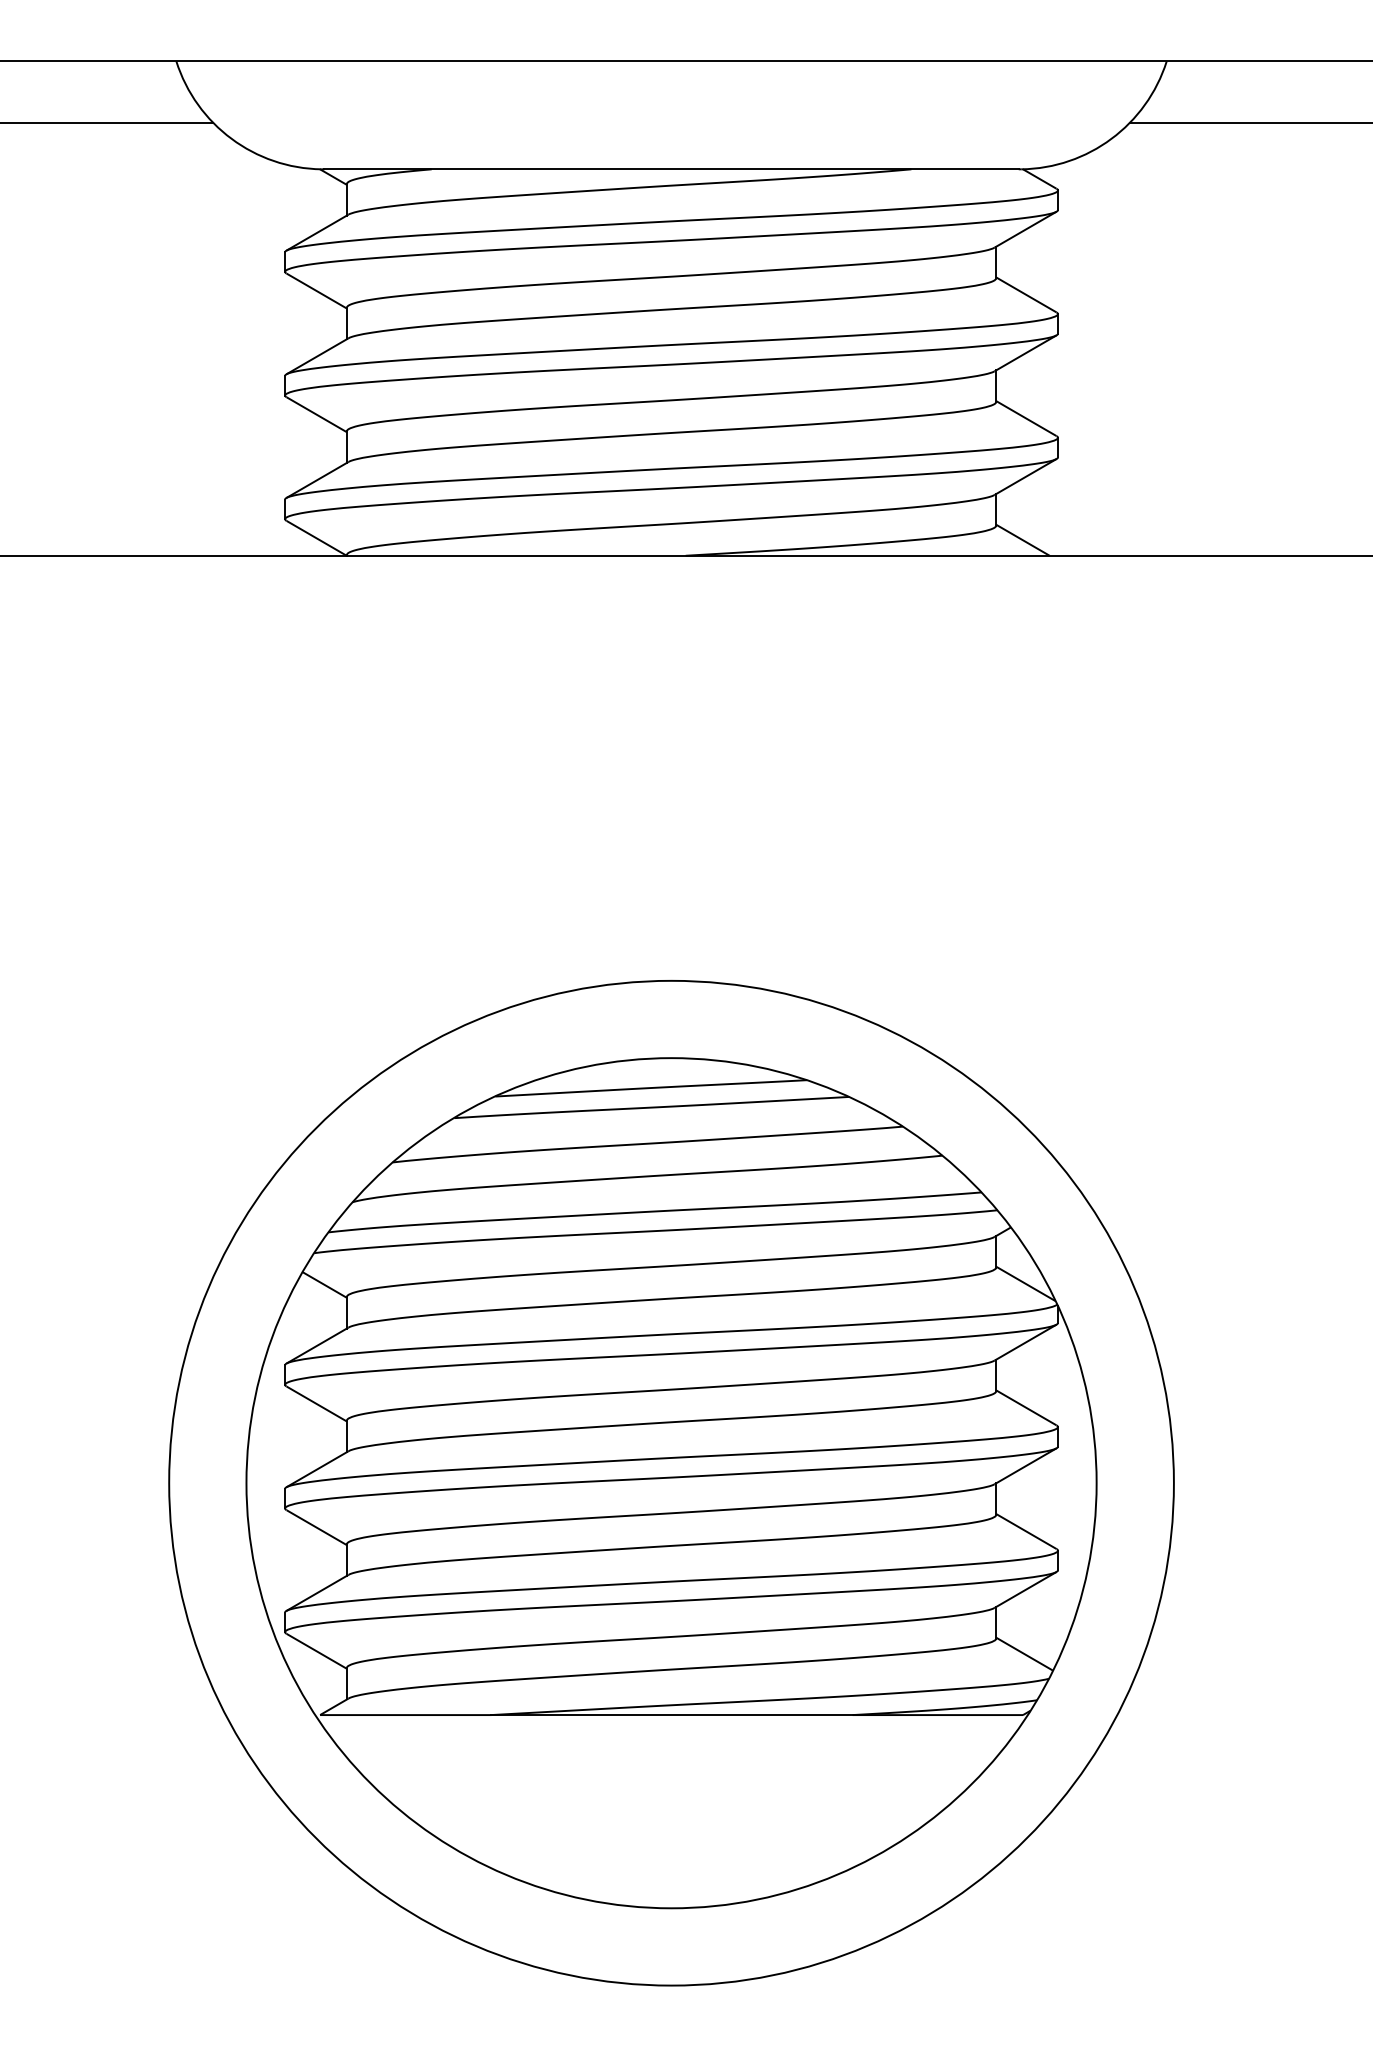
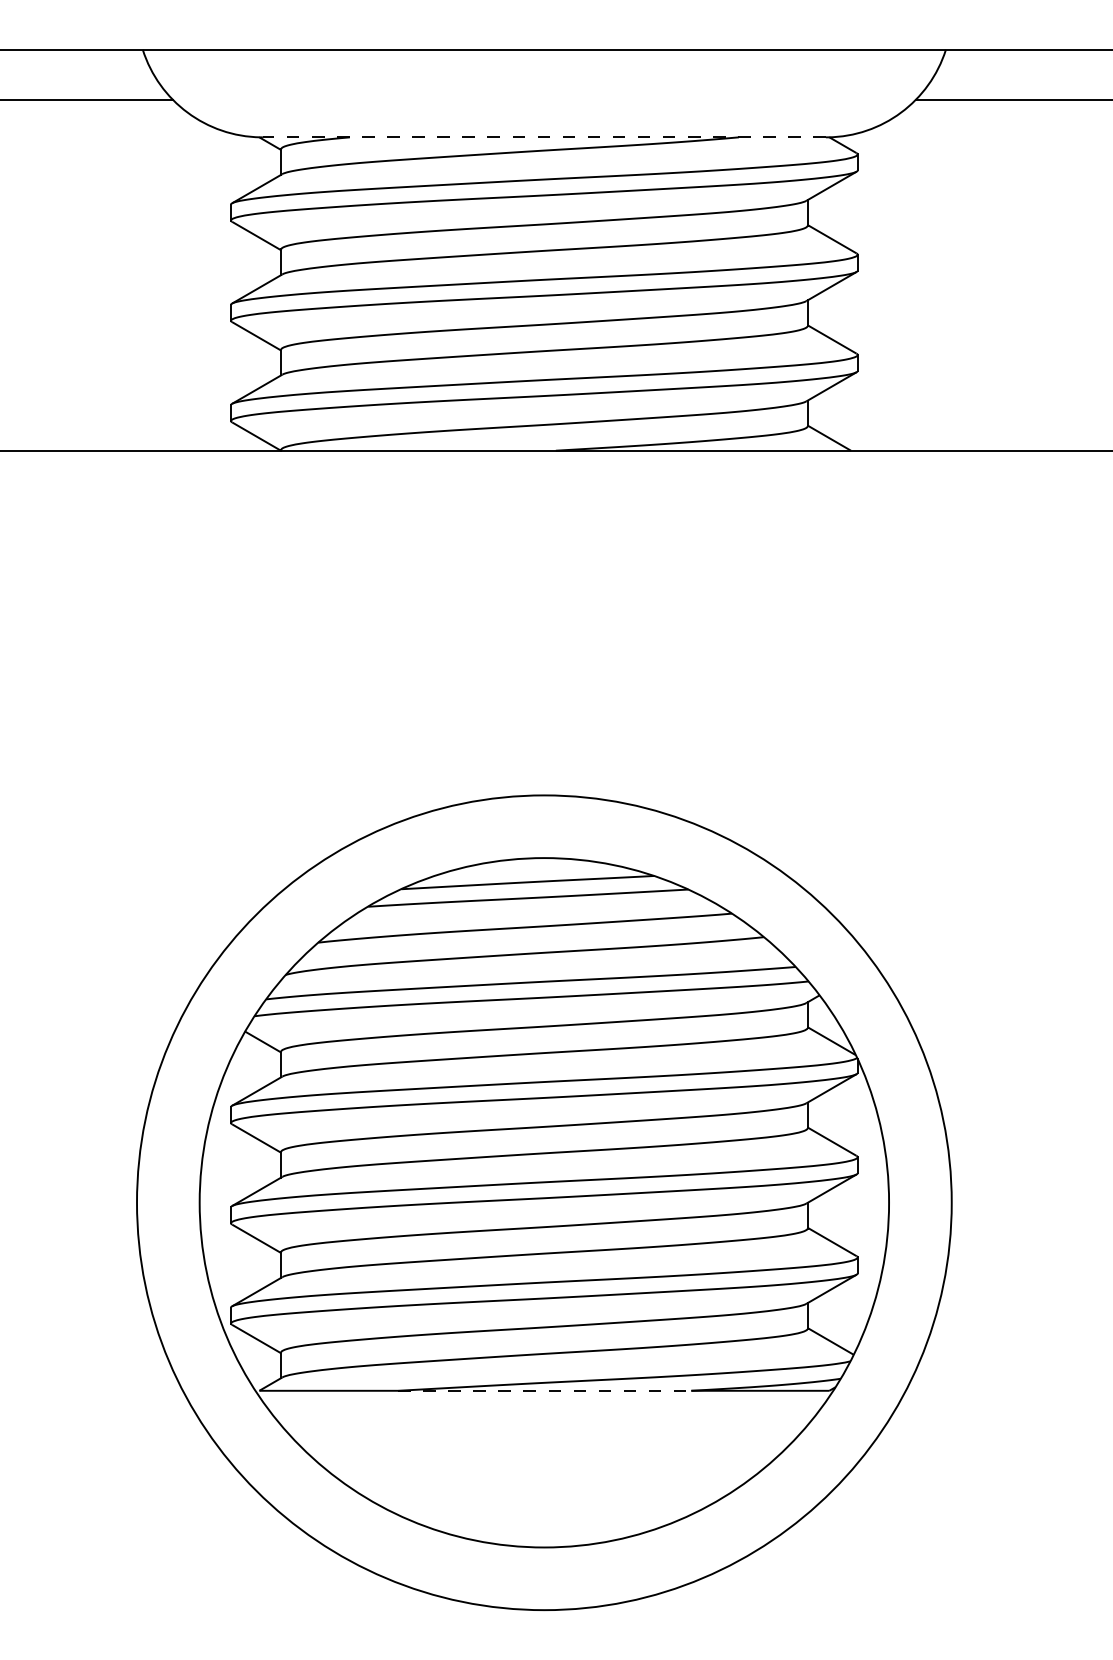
line: (671, 169) -> (544, 137), solid -> dashed
line: (671, 1715) -> (544, 1391), solid -> dashed

